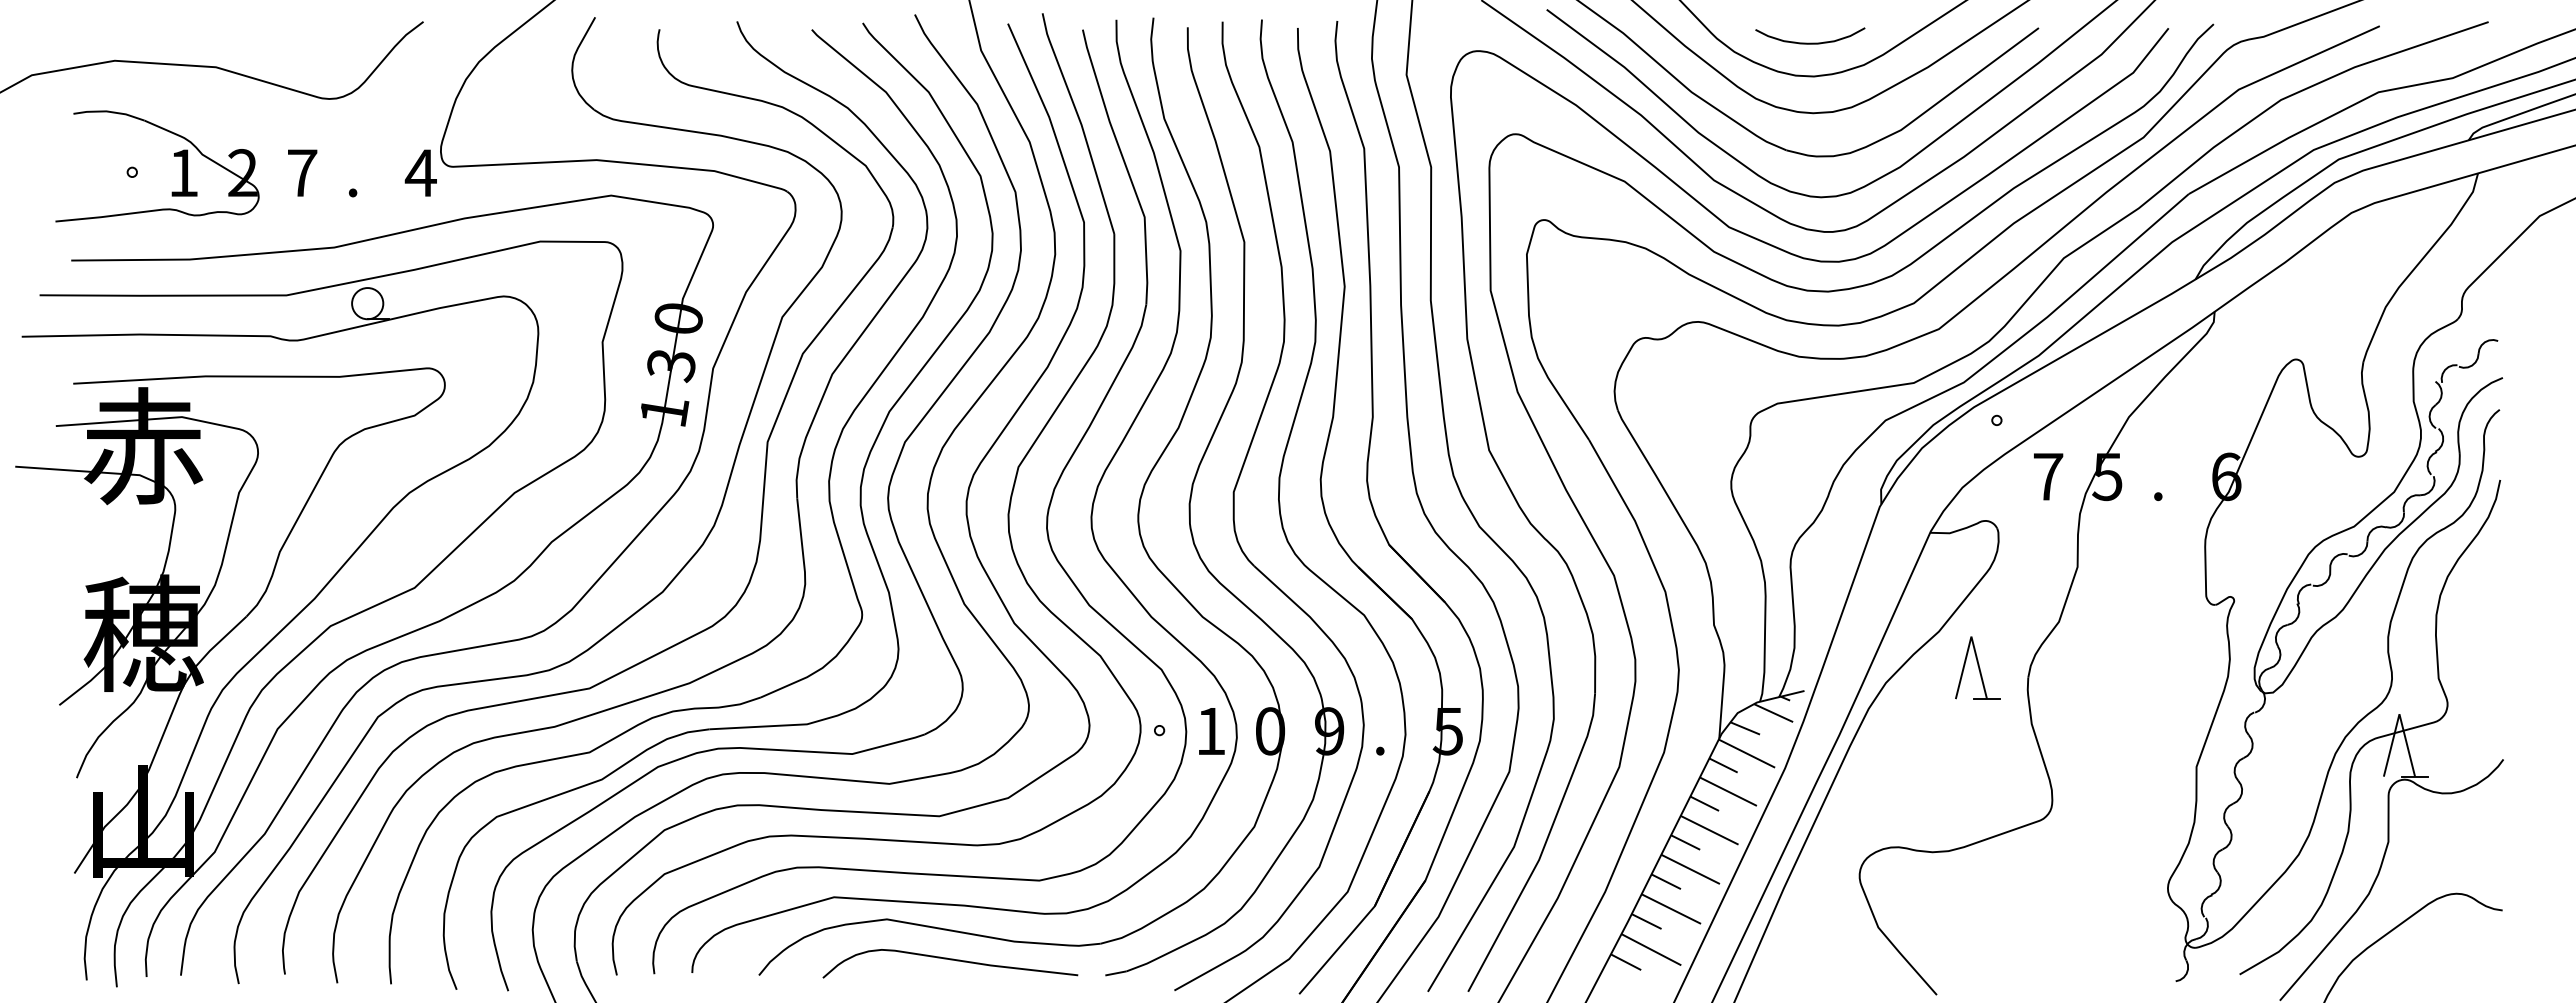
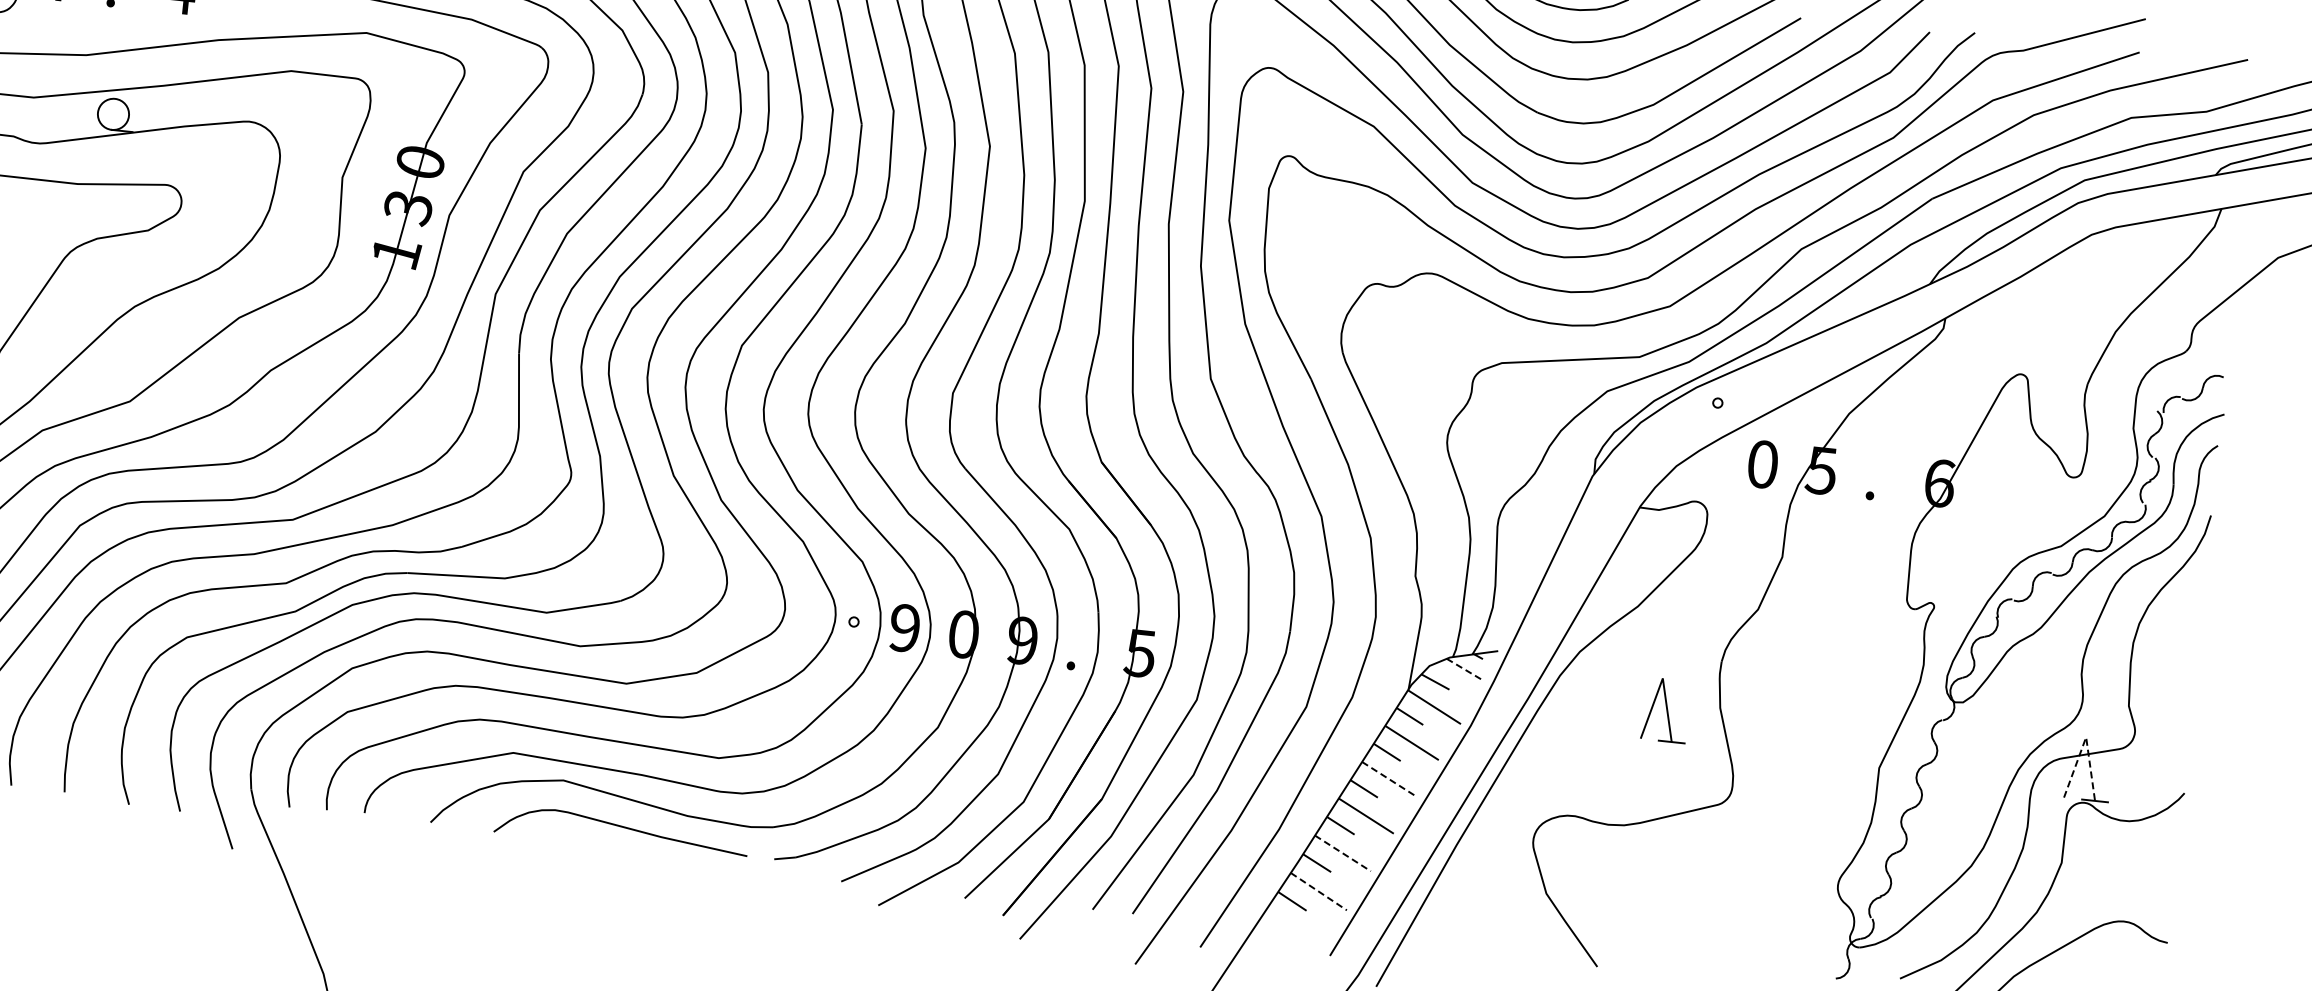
text: (2048, 476) -> (1763, 464), 7 -> 0
part: (1977, 667) -> (1665, 709), moved
line: (1773, 713) -> (1465, 670), solid -> dashed
line: (2399, 714) -> (2086, 737), solid -> dashed
text: (1210, 731) -> (904, 628), 1 -> 9
line: (1710, 830) -> (1390, 779), solid -> dashed
line: (1671, 909) -> (1343, 853), solid -> dashed
line: (1651, 949) -> (1318, 891), solid -> dashed

